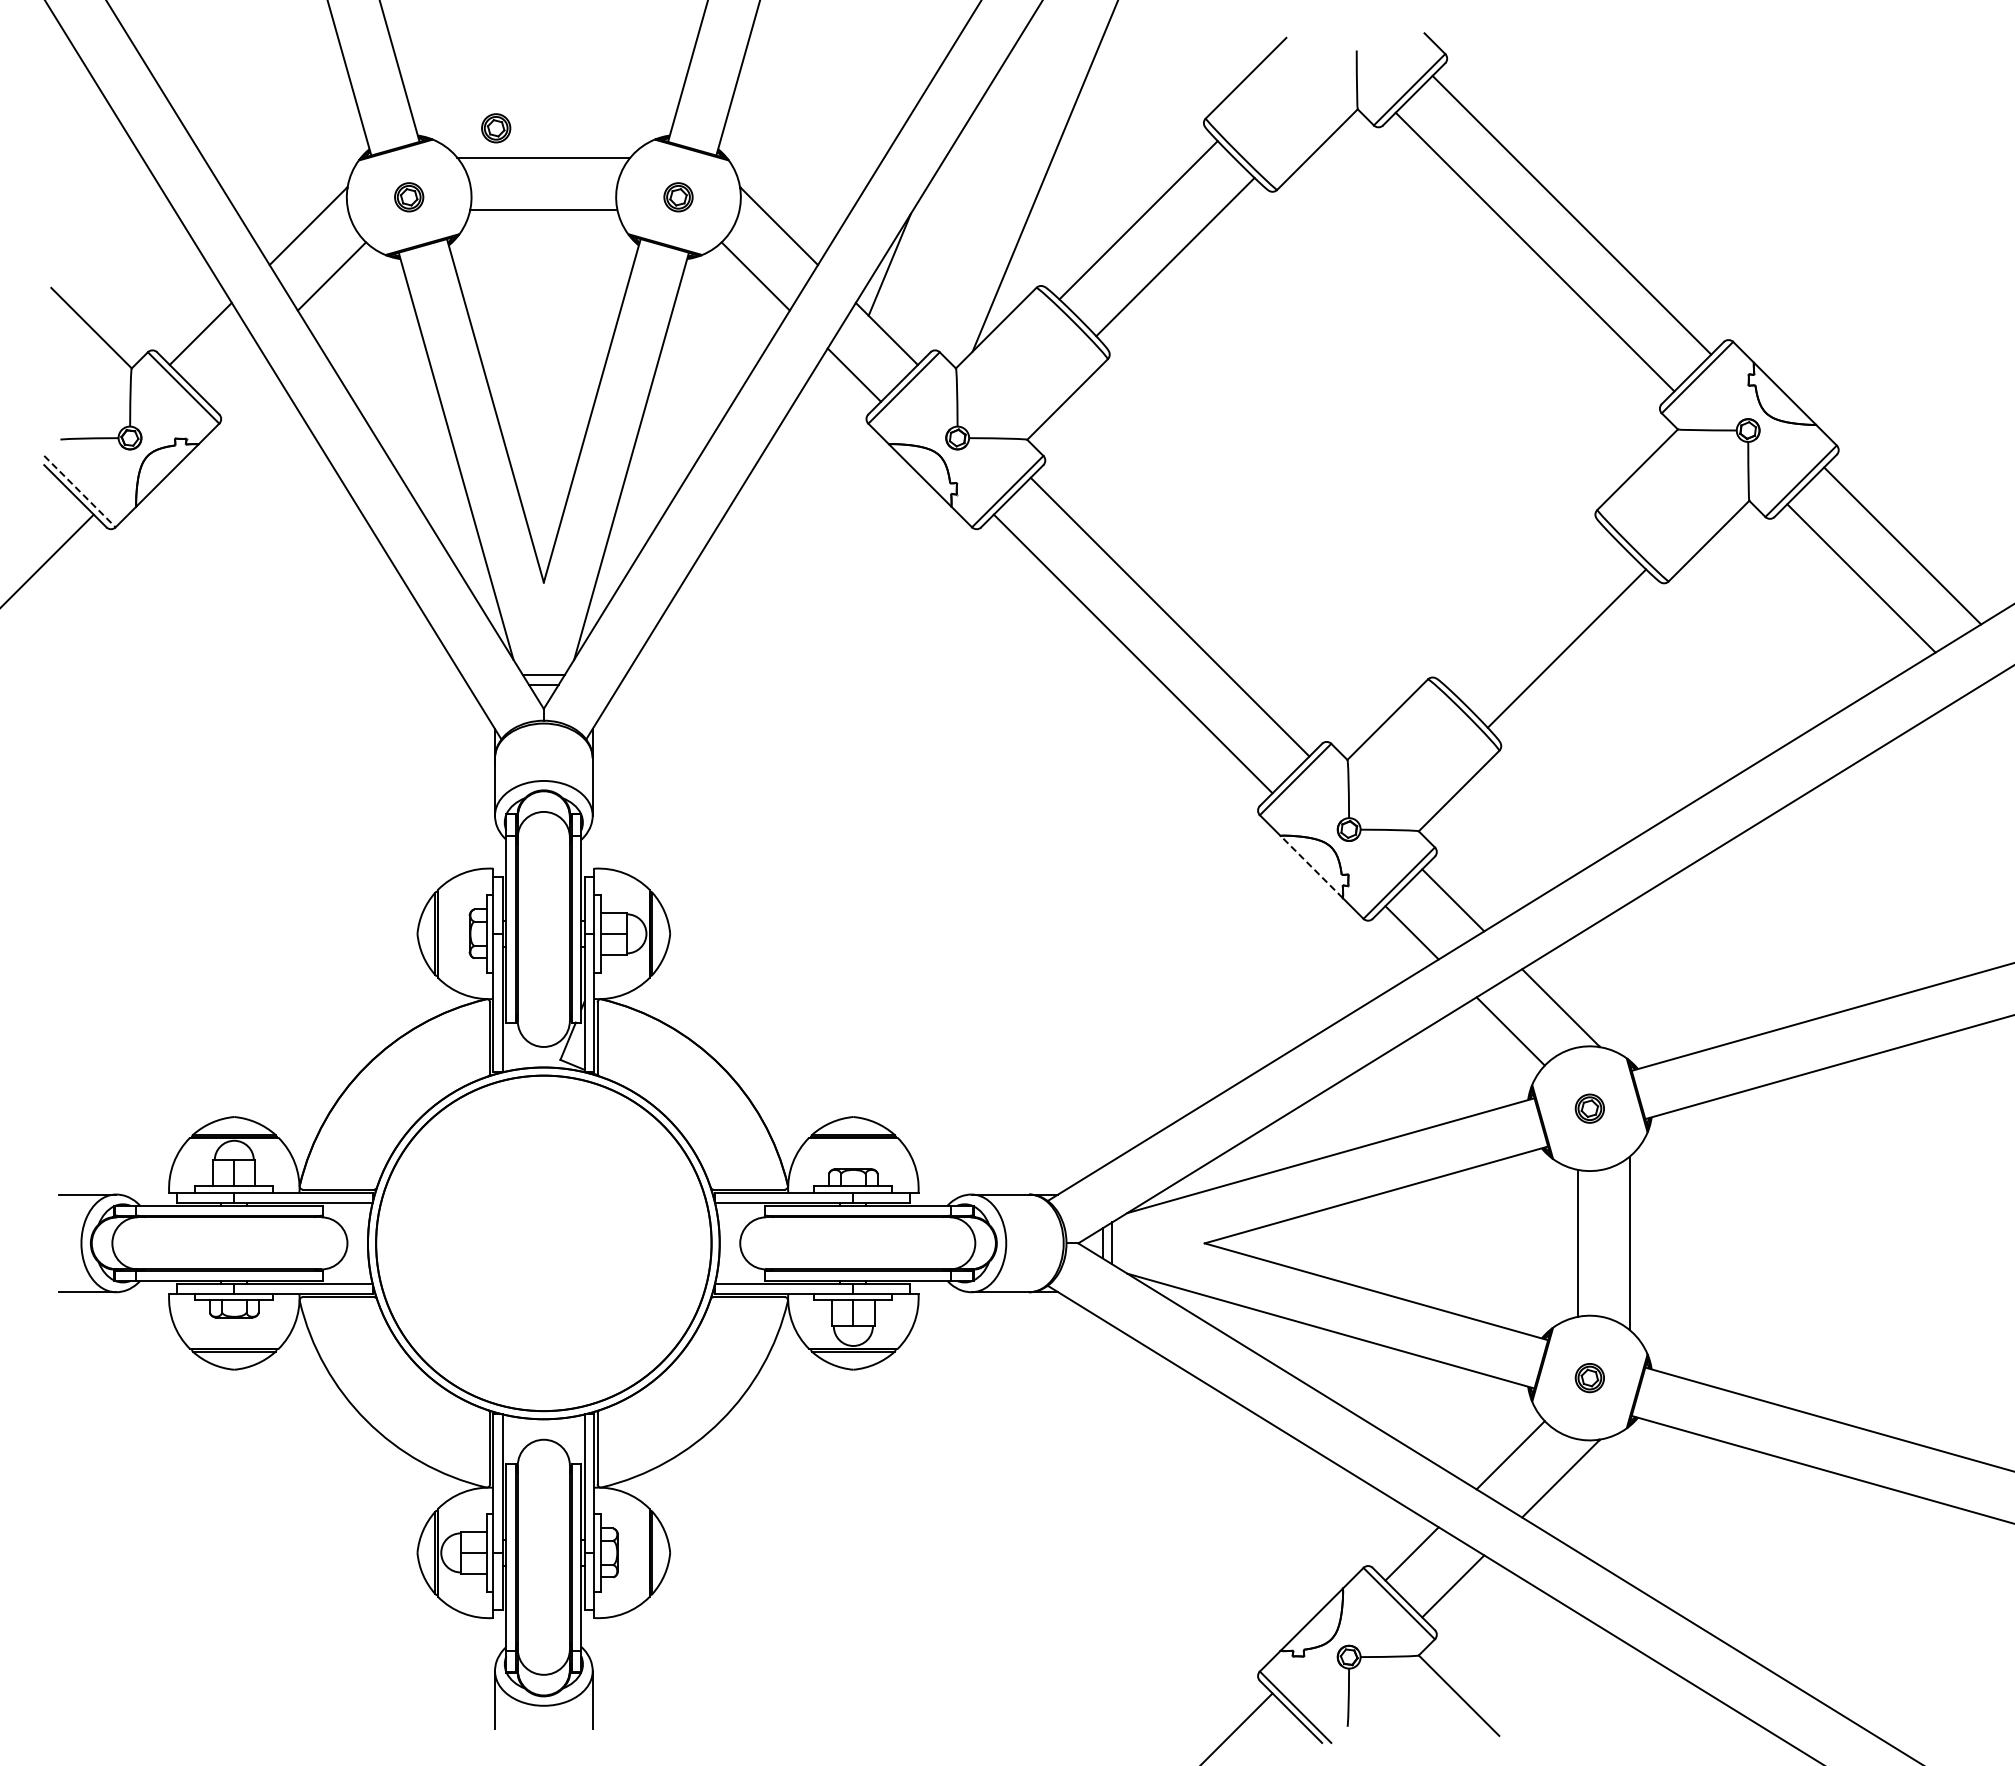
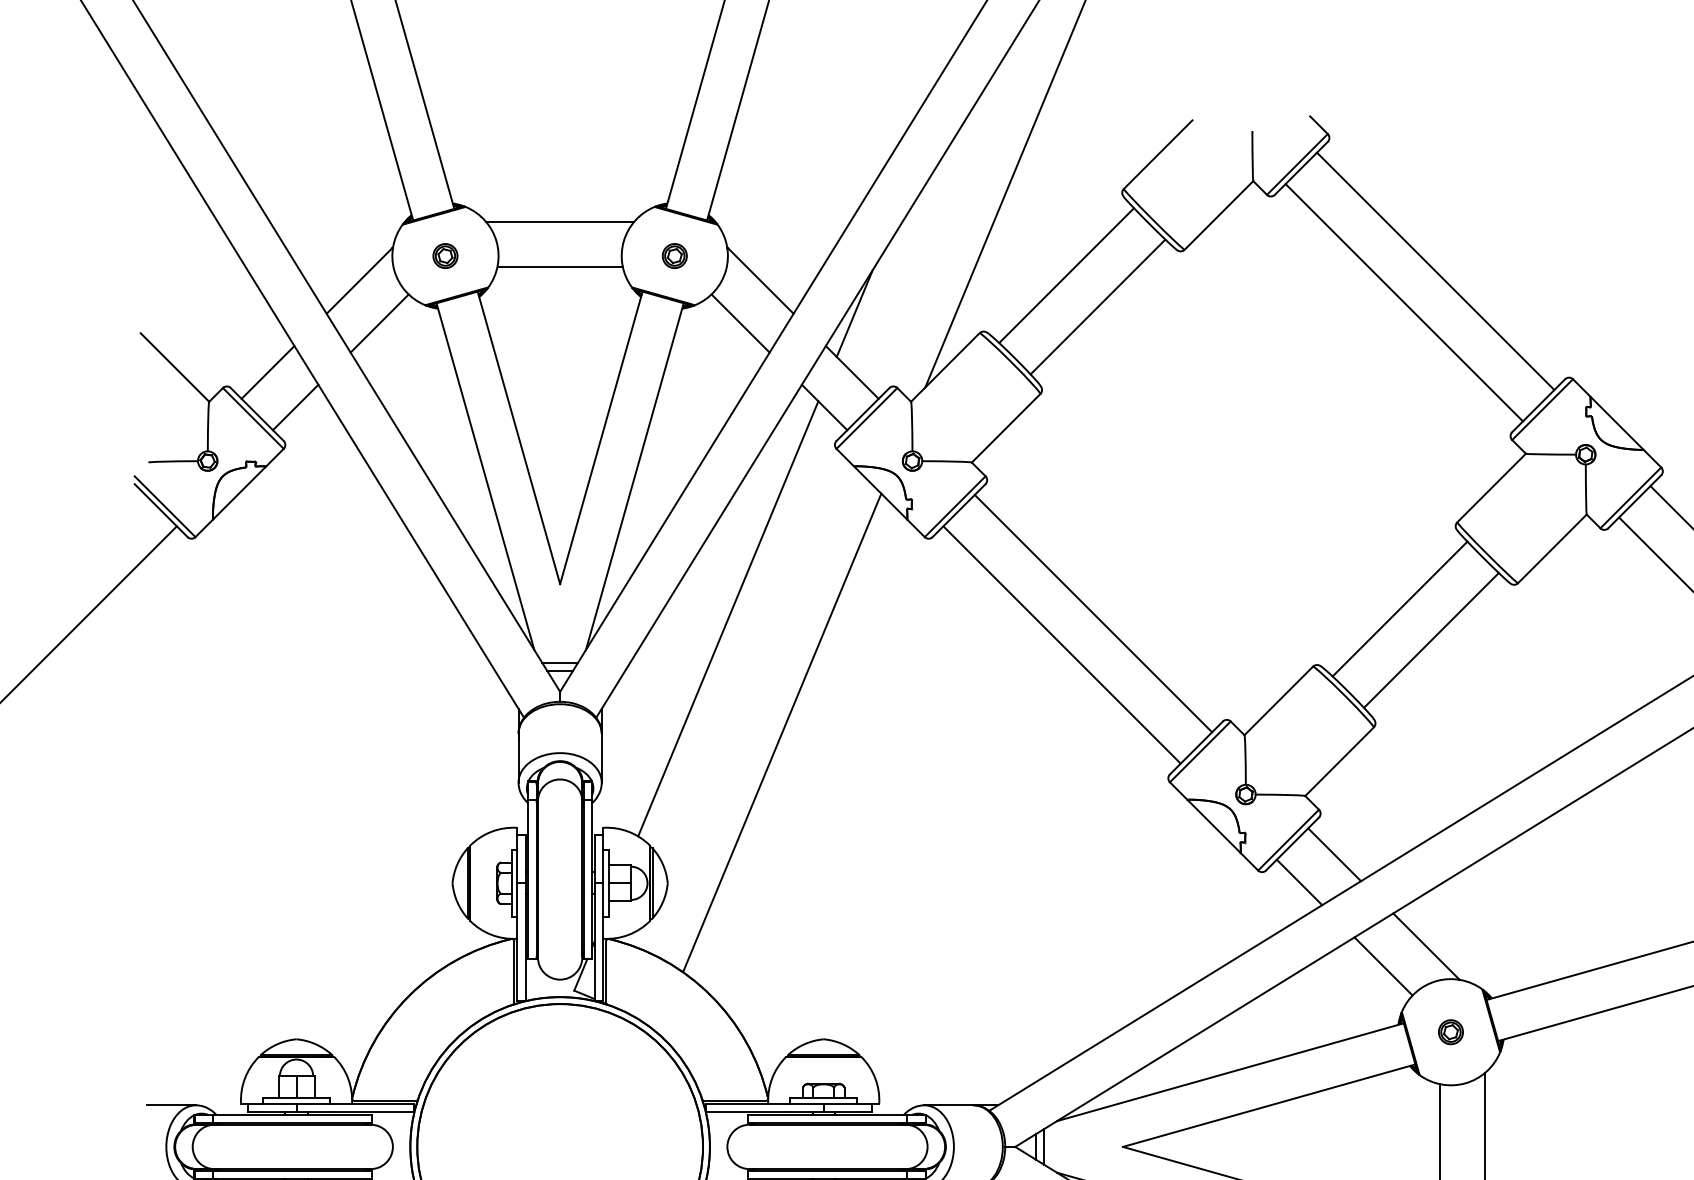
part: (496, 128) -> (519, 197), removed
line: (232, 374) -> (295, 406), added
line: (80, 491) -> (165, 506), dashed -> solid
line: (1529, 611) -> (1399, 608), added
line: (741, 622) -> (728, 618), added
line: (804, 757) -> (782, 733), added
line: (1311, 867) -> (1213, 826), dashed -> solid

